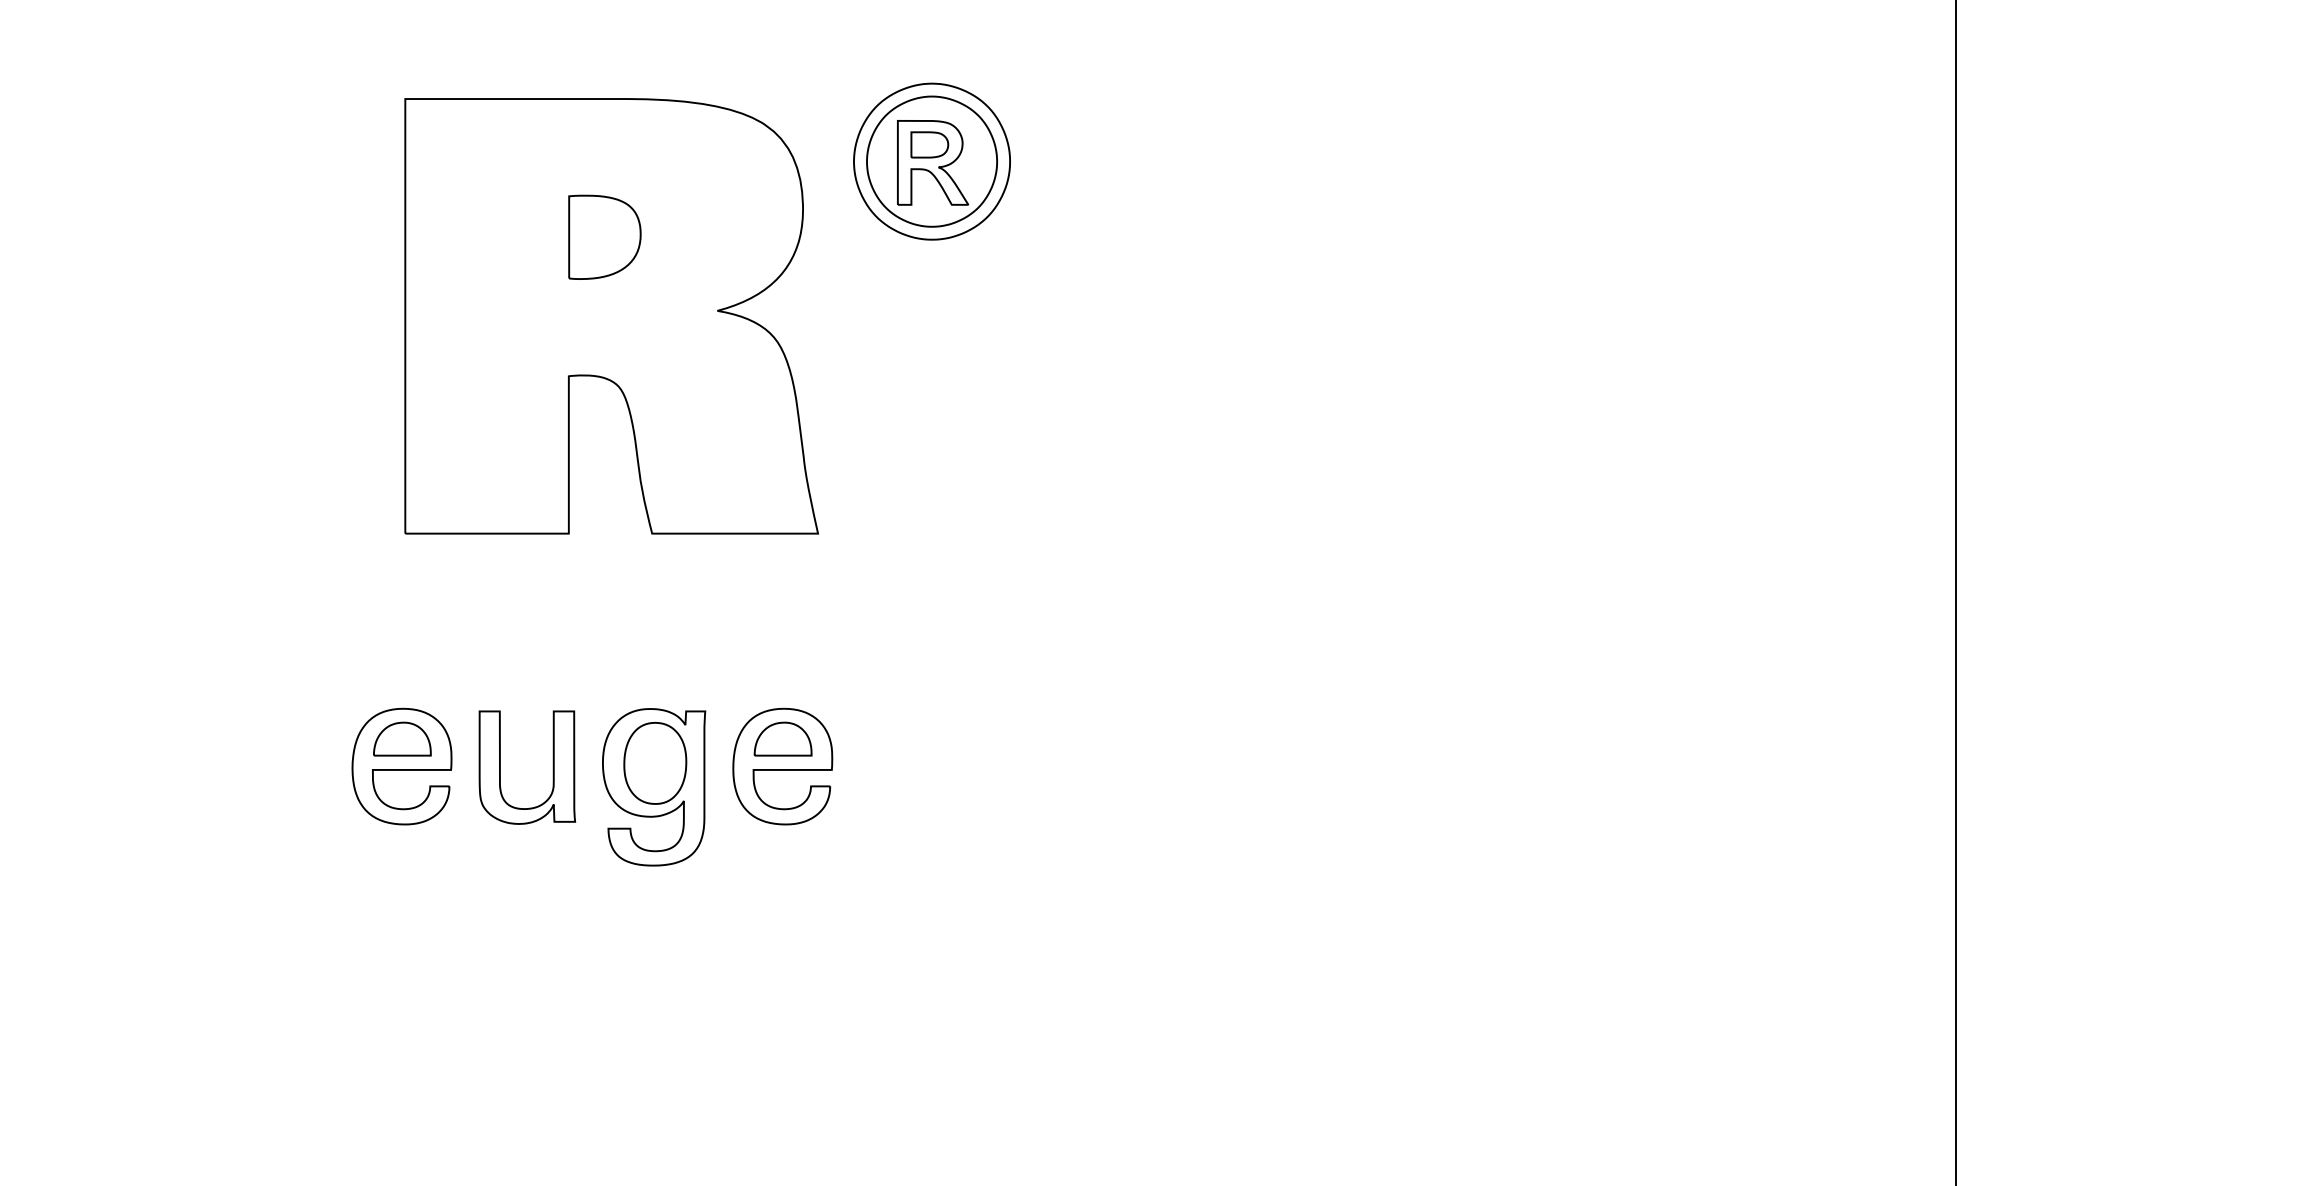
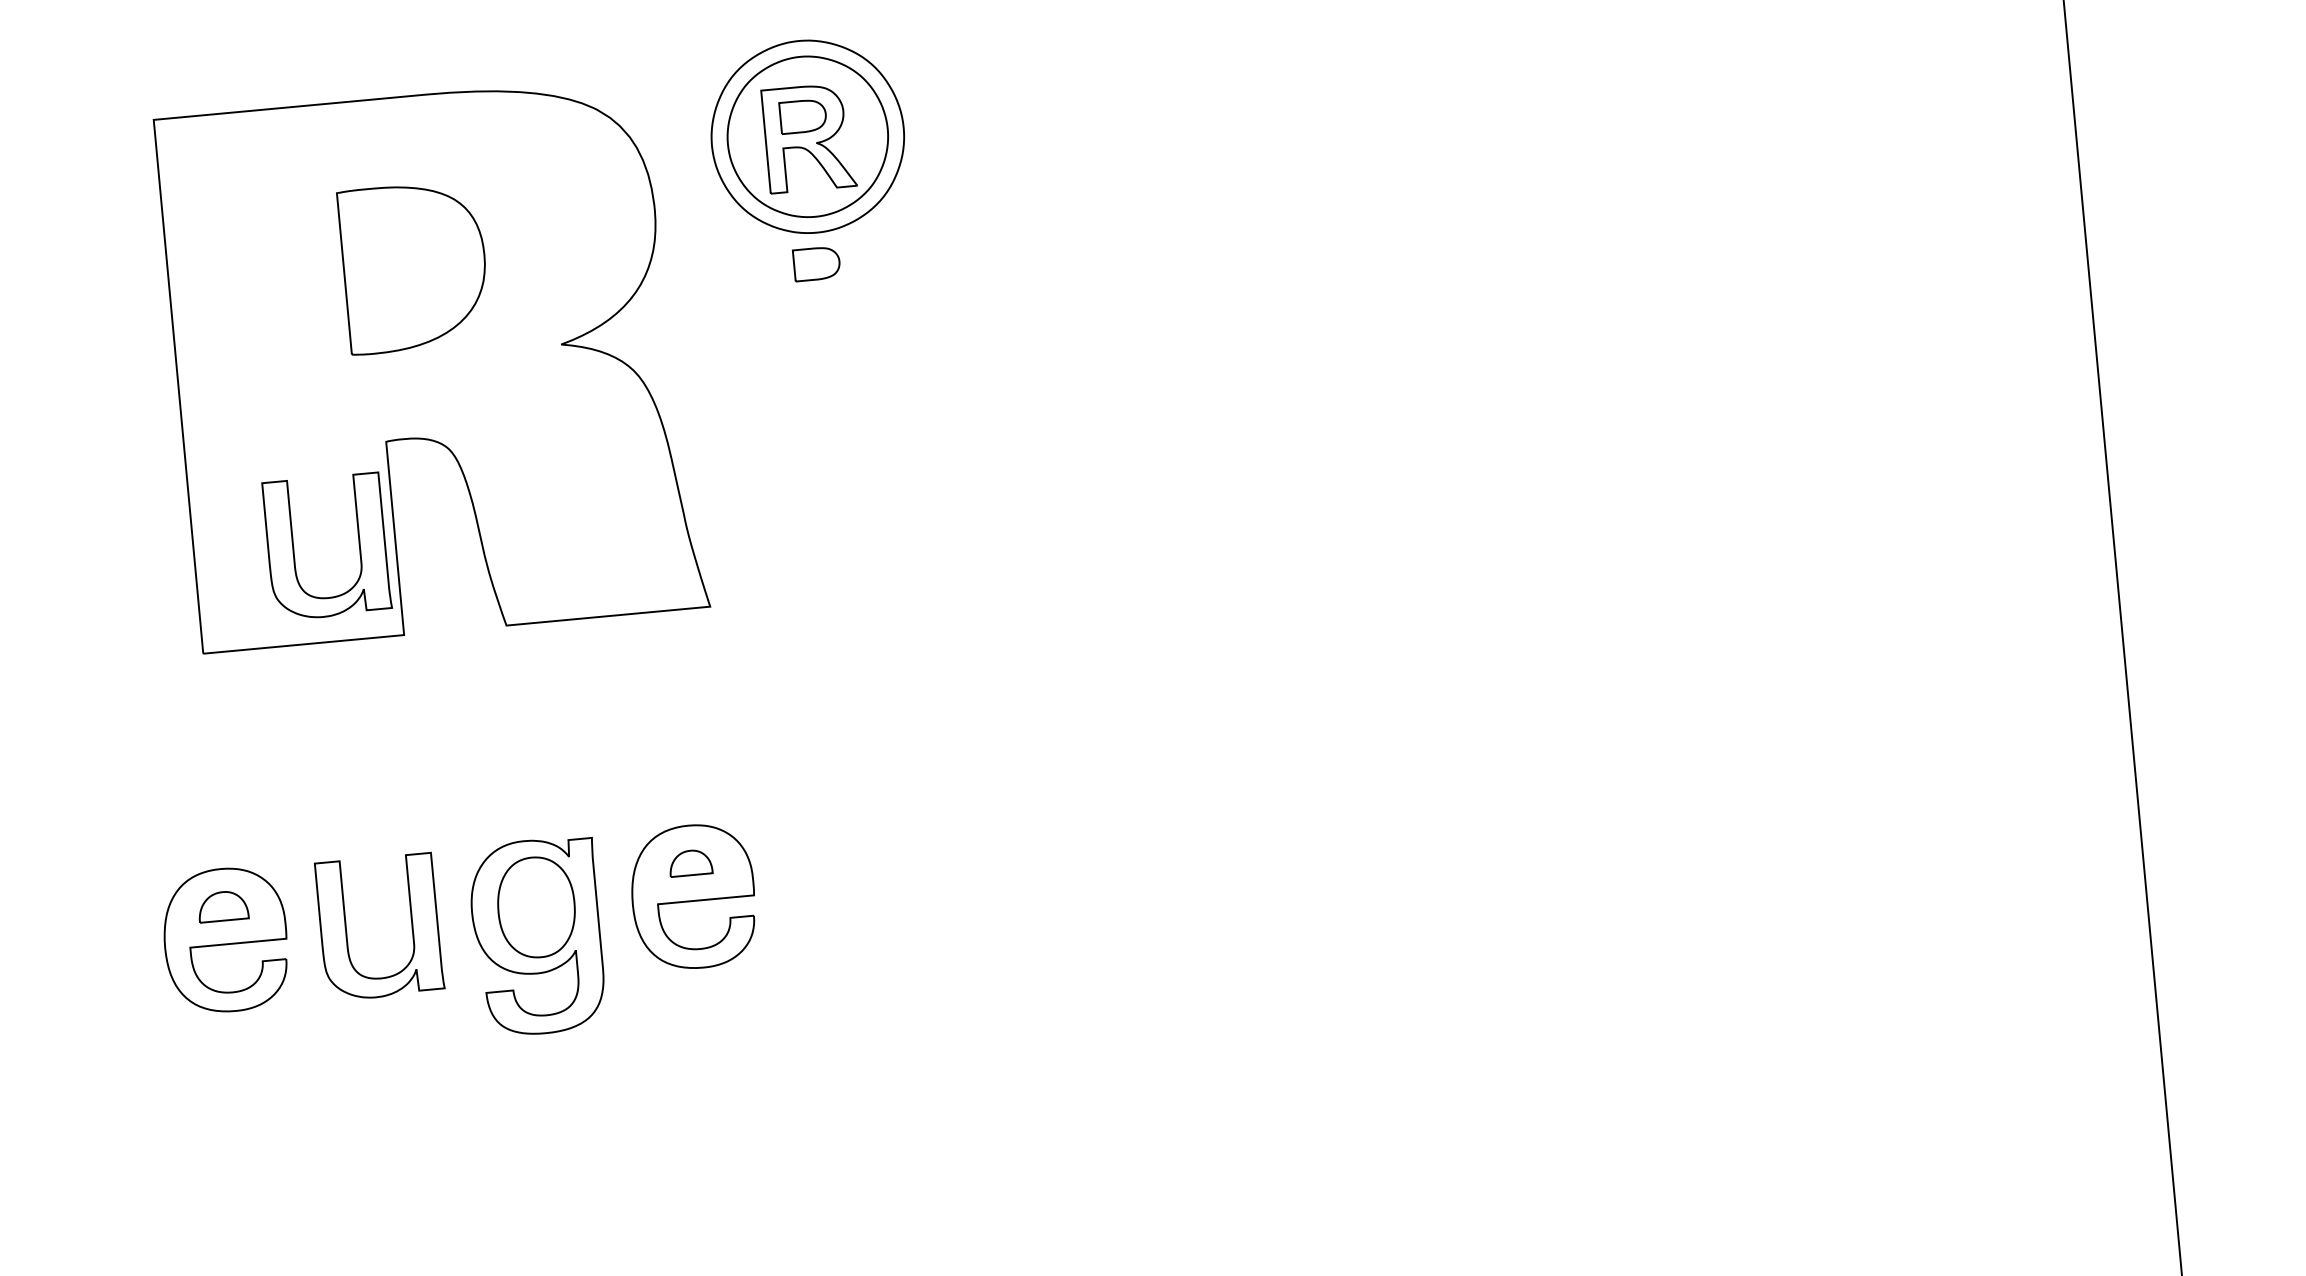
part: (604, 236) -> (414, 266), size x1.6
part: (929, 264) -> (816, 263), added
part: (538, 456) -> (358, 543), added
part: (402, 738) -> (223, 905), size x0.7
part: (782, 738) -> (689, 862), size x0.6

